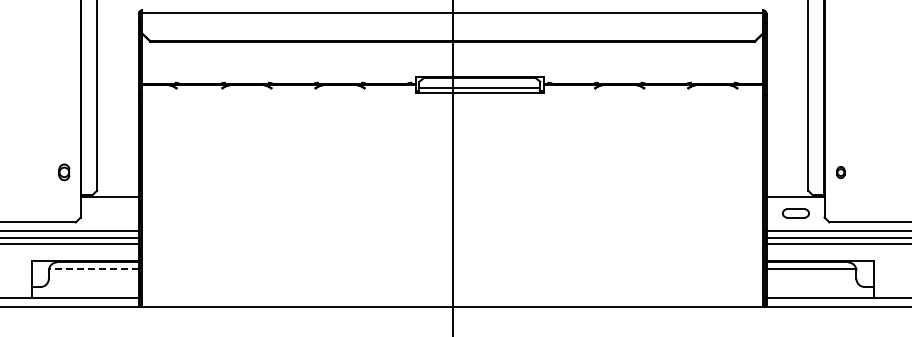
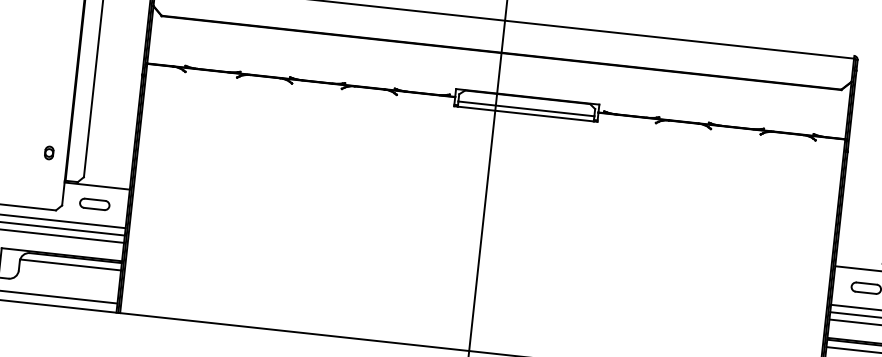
part: (64, 172) -> (49, 152), size x0.71
part: (109, 213) -> (94, 204), added
line: (93, 269) -> (70, 265), dashed -> solid

